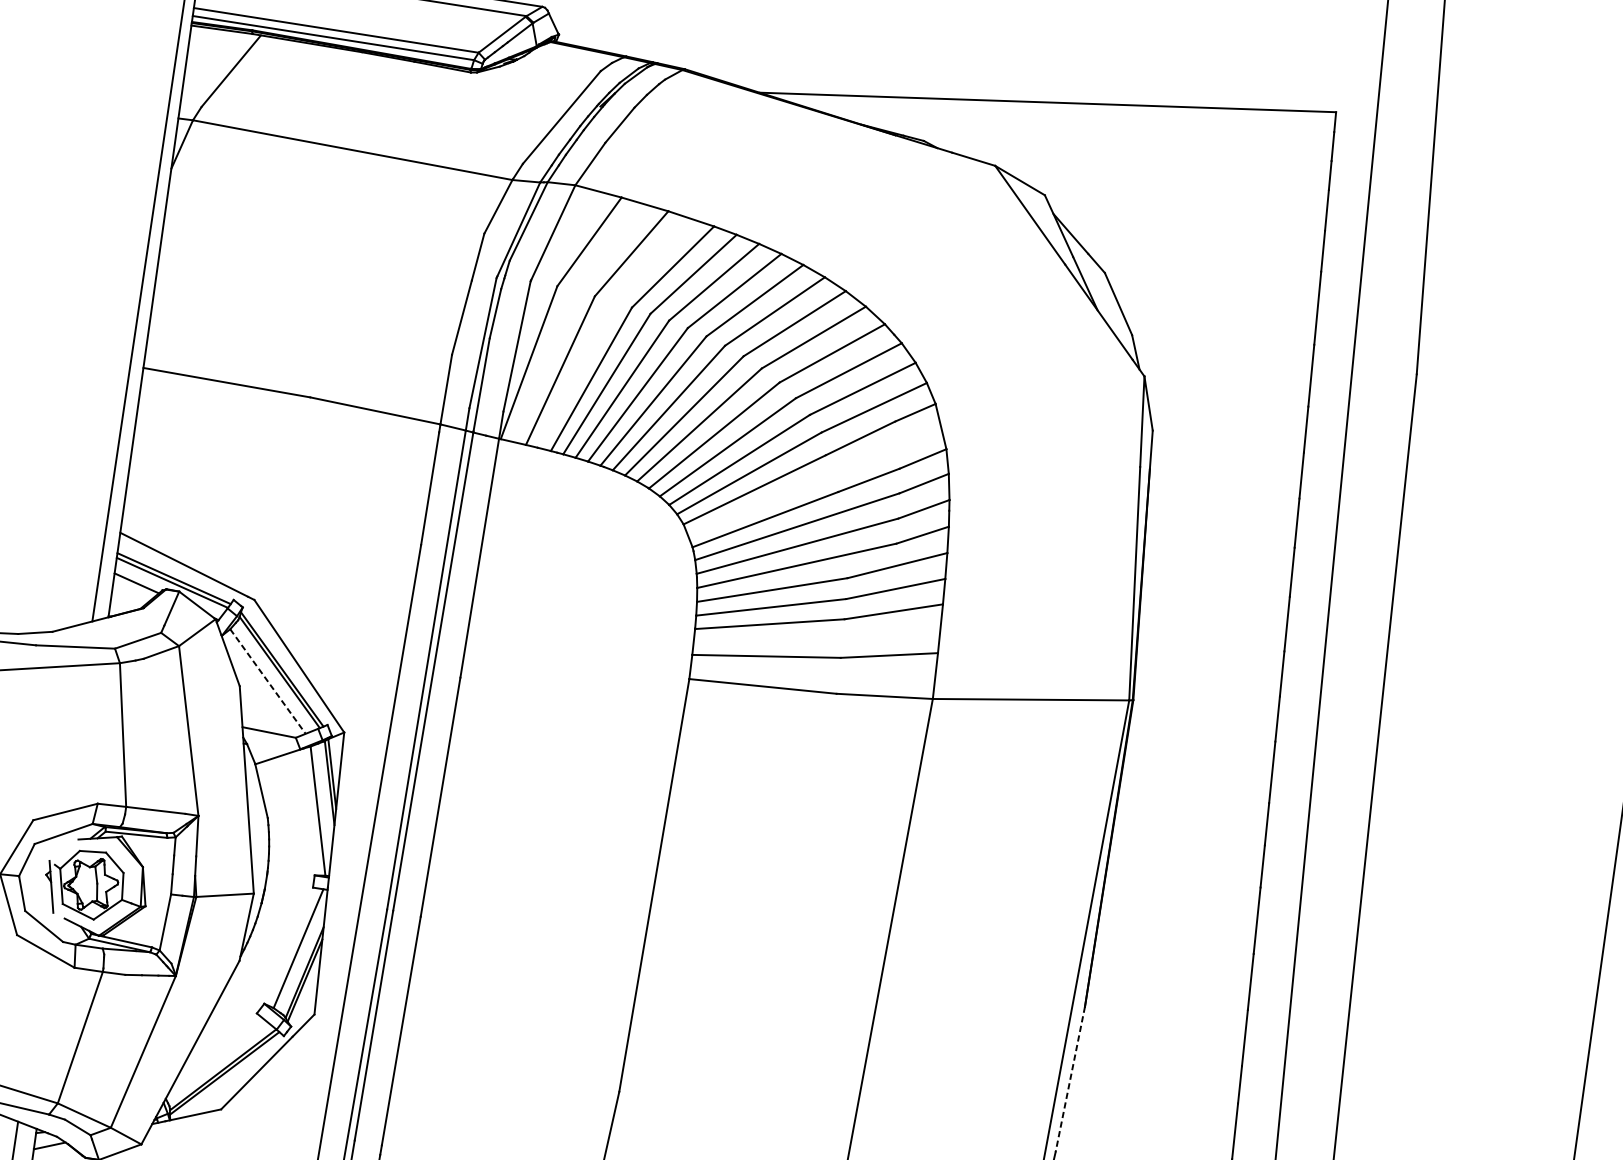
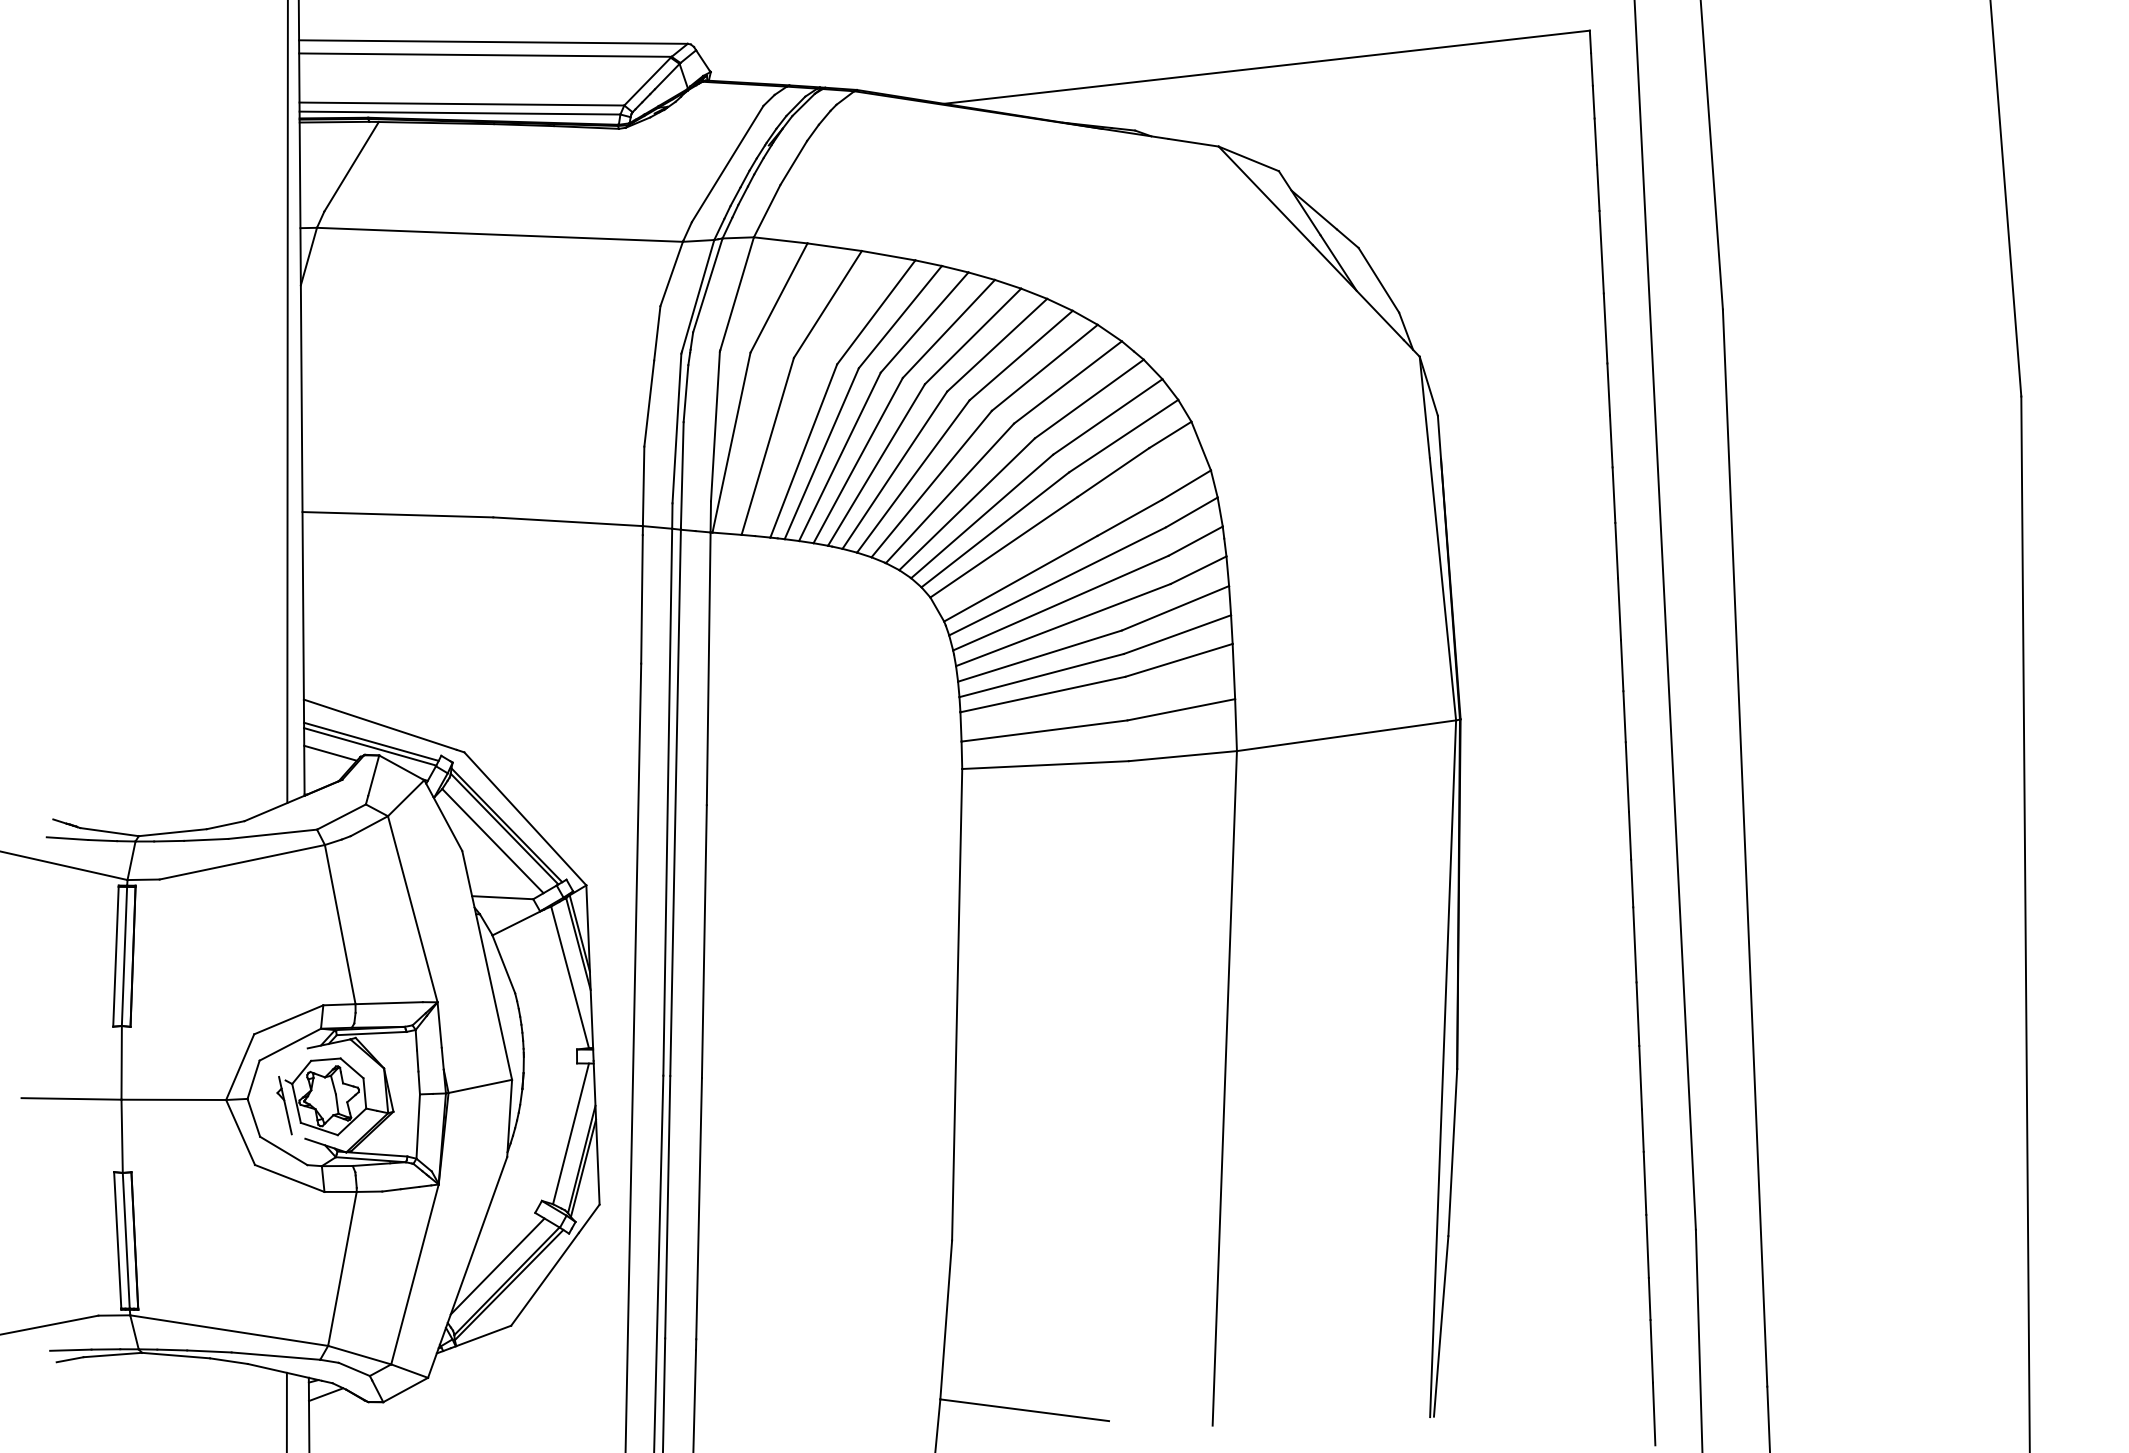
line: (267, 681) -> (492, 841), dashed -> solid
line: (216, 1055) -> (497, 1266), added
line: (1070, 1079) -> (1452, 1152), dashed -> solid

